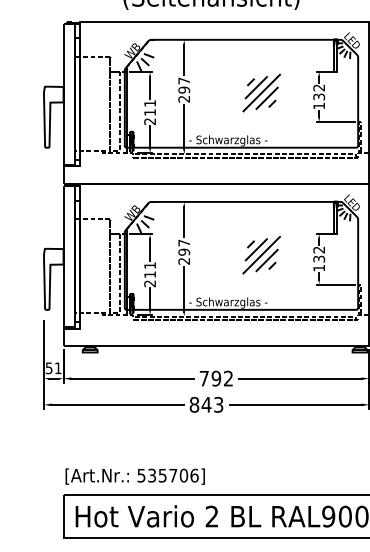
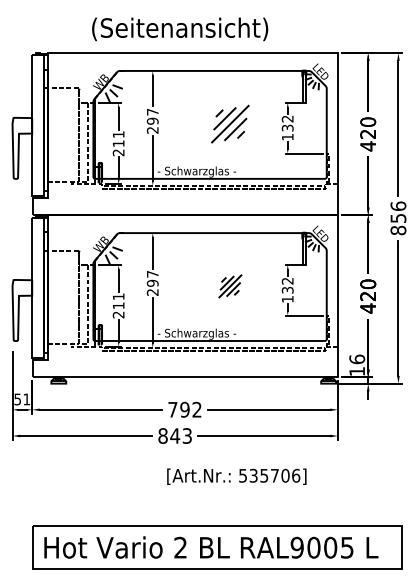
part: (261, 255) -> (230, 286), size x0.6
text: (134, 476) -> (236, 476), moved

